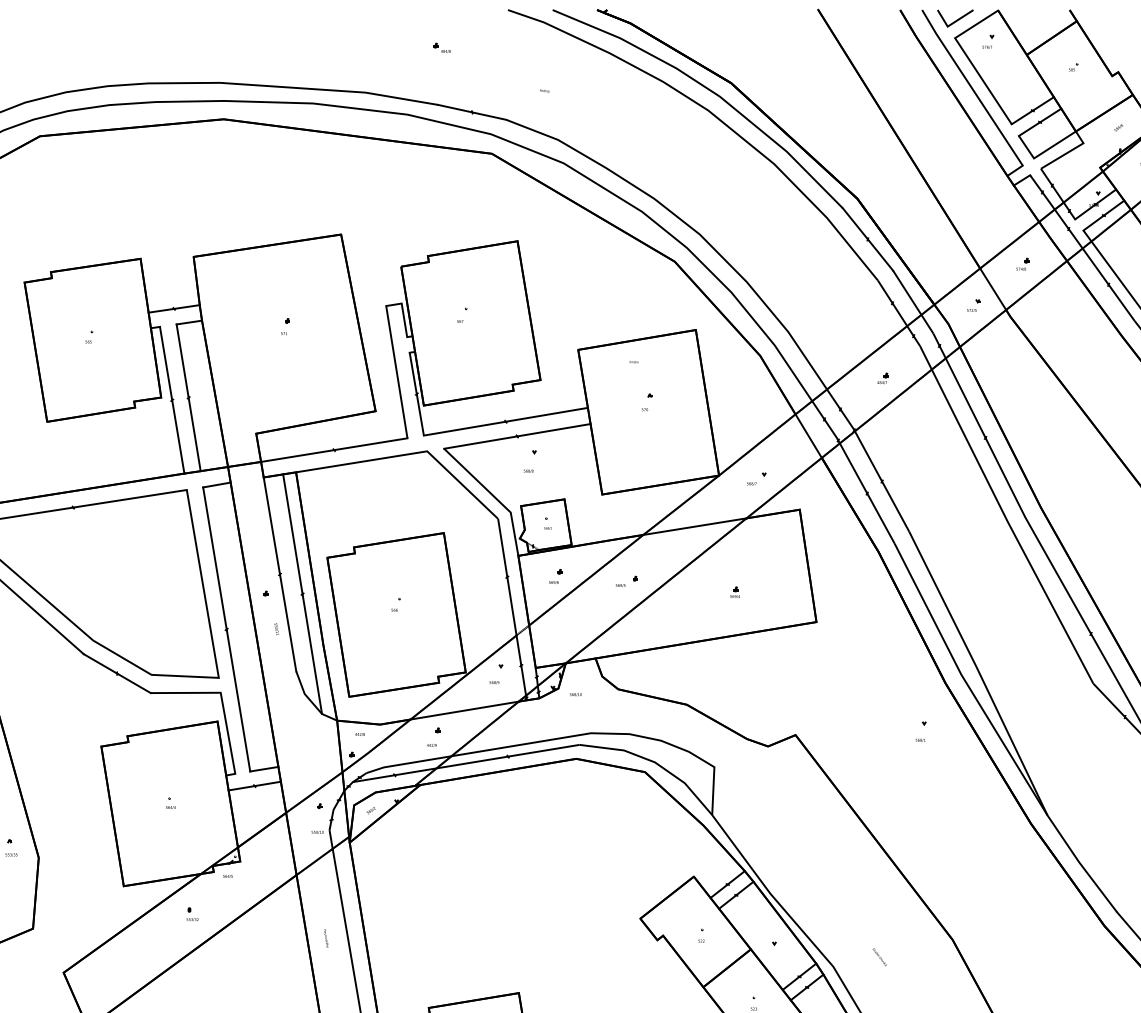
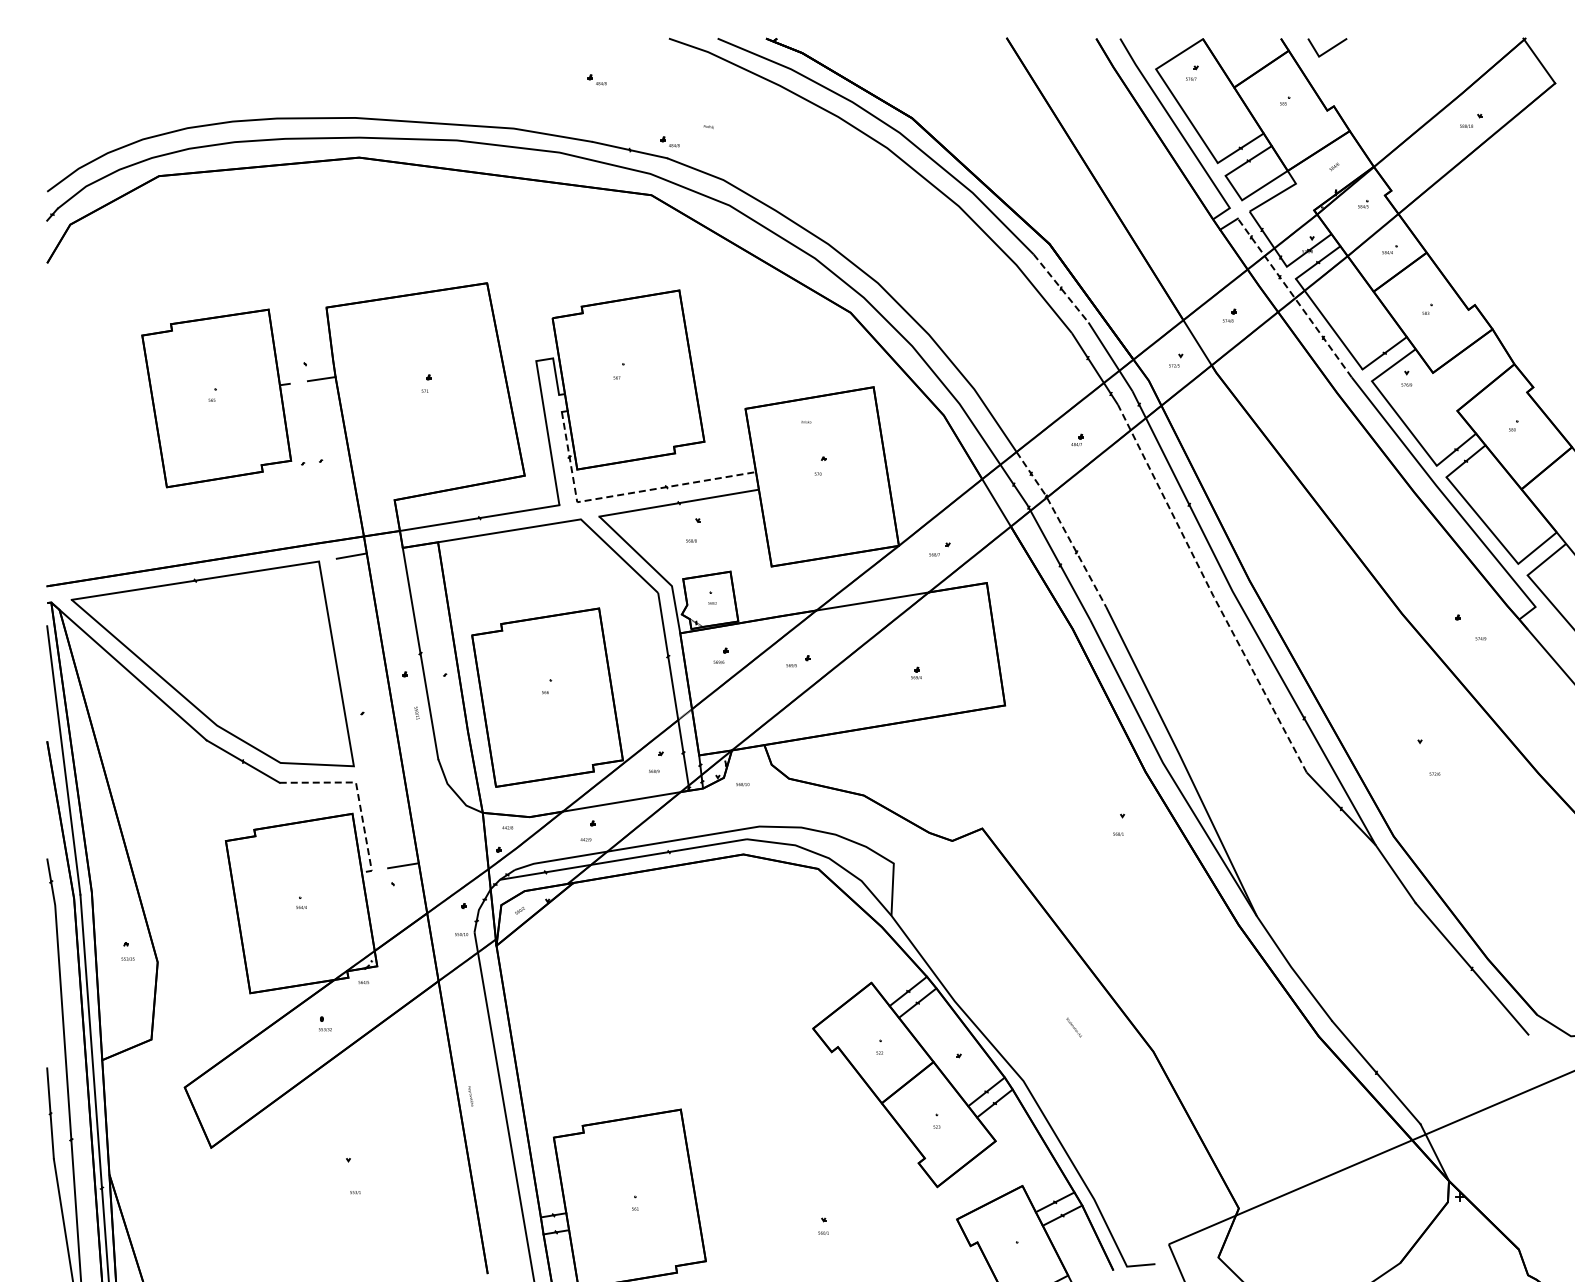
line: (957, 19) -> (1329, 48), moved
part: (508, 104) -> (669, 141), added
line: (868, 239) -> (1061, 288), solid -> dashed
line: (1082, 247) -> (1294, 297), solid -> dashed
line: (174, 309) -> (305, 364), removed
line: (188, 398) -> (320, 461), removed
line: (171, 400) -> (302, 463), removed
line: (464, 428) -> (621, 494), solid -> dashed
line: (870, 458) -> (1063, 527), solid -> dashed
line: (1005, 515) -> (1210, 589), solid -> dashed
line: (301, 593) -> (444, 674), removed
line: (226, 629) -> (362, 713), removed
line: (223, 703) -> (358, 794), solid -> dashed
line: (254, 785) -> (392, 883), removed
text: (325, 938) -> (470, 1096), moved
text: (879, 957) -> (1073, 1027), moved

